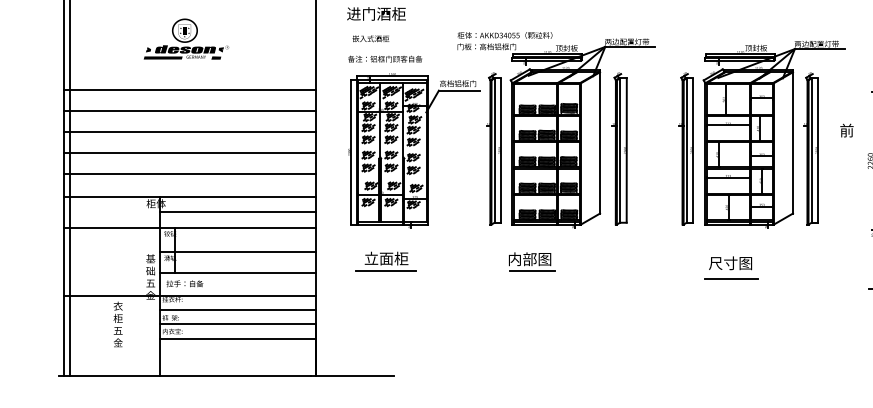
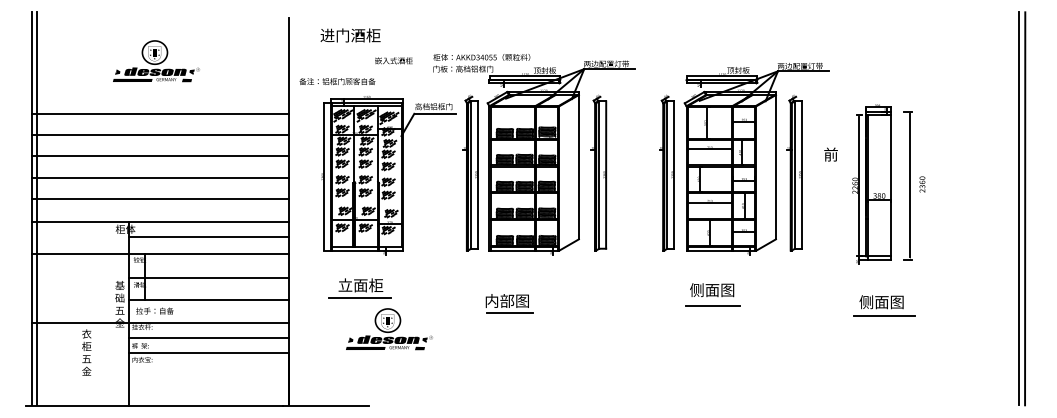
text: (370, 38) -> (393, 60), moved
text: (385, 59) -> (337, 81), moved
part: (532, 261) -> (509, 303), moved
text: (723, 263) -> (704, 290), 尺寸图 -> 侧面图
part: (414, 301) -> (389, 329), added
line: (237, 339) -> (208, 367), removed

